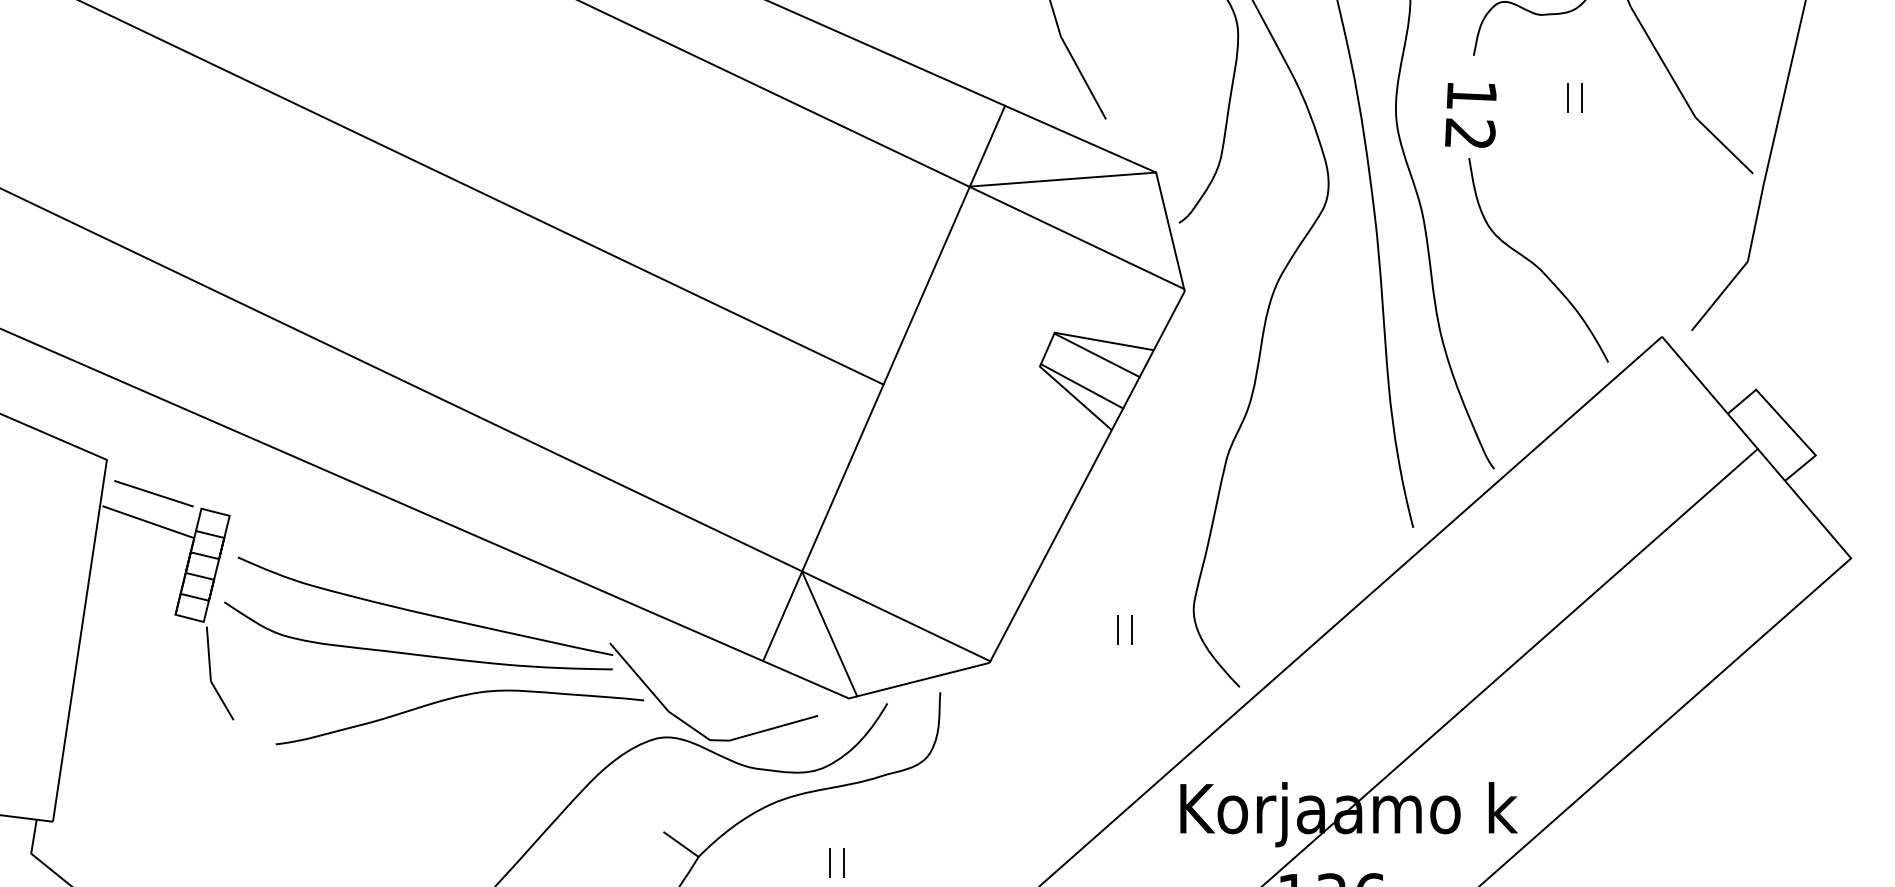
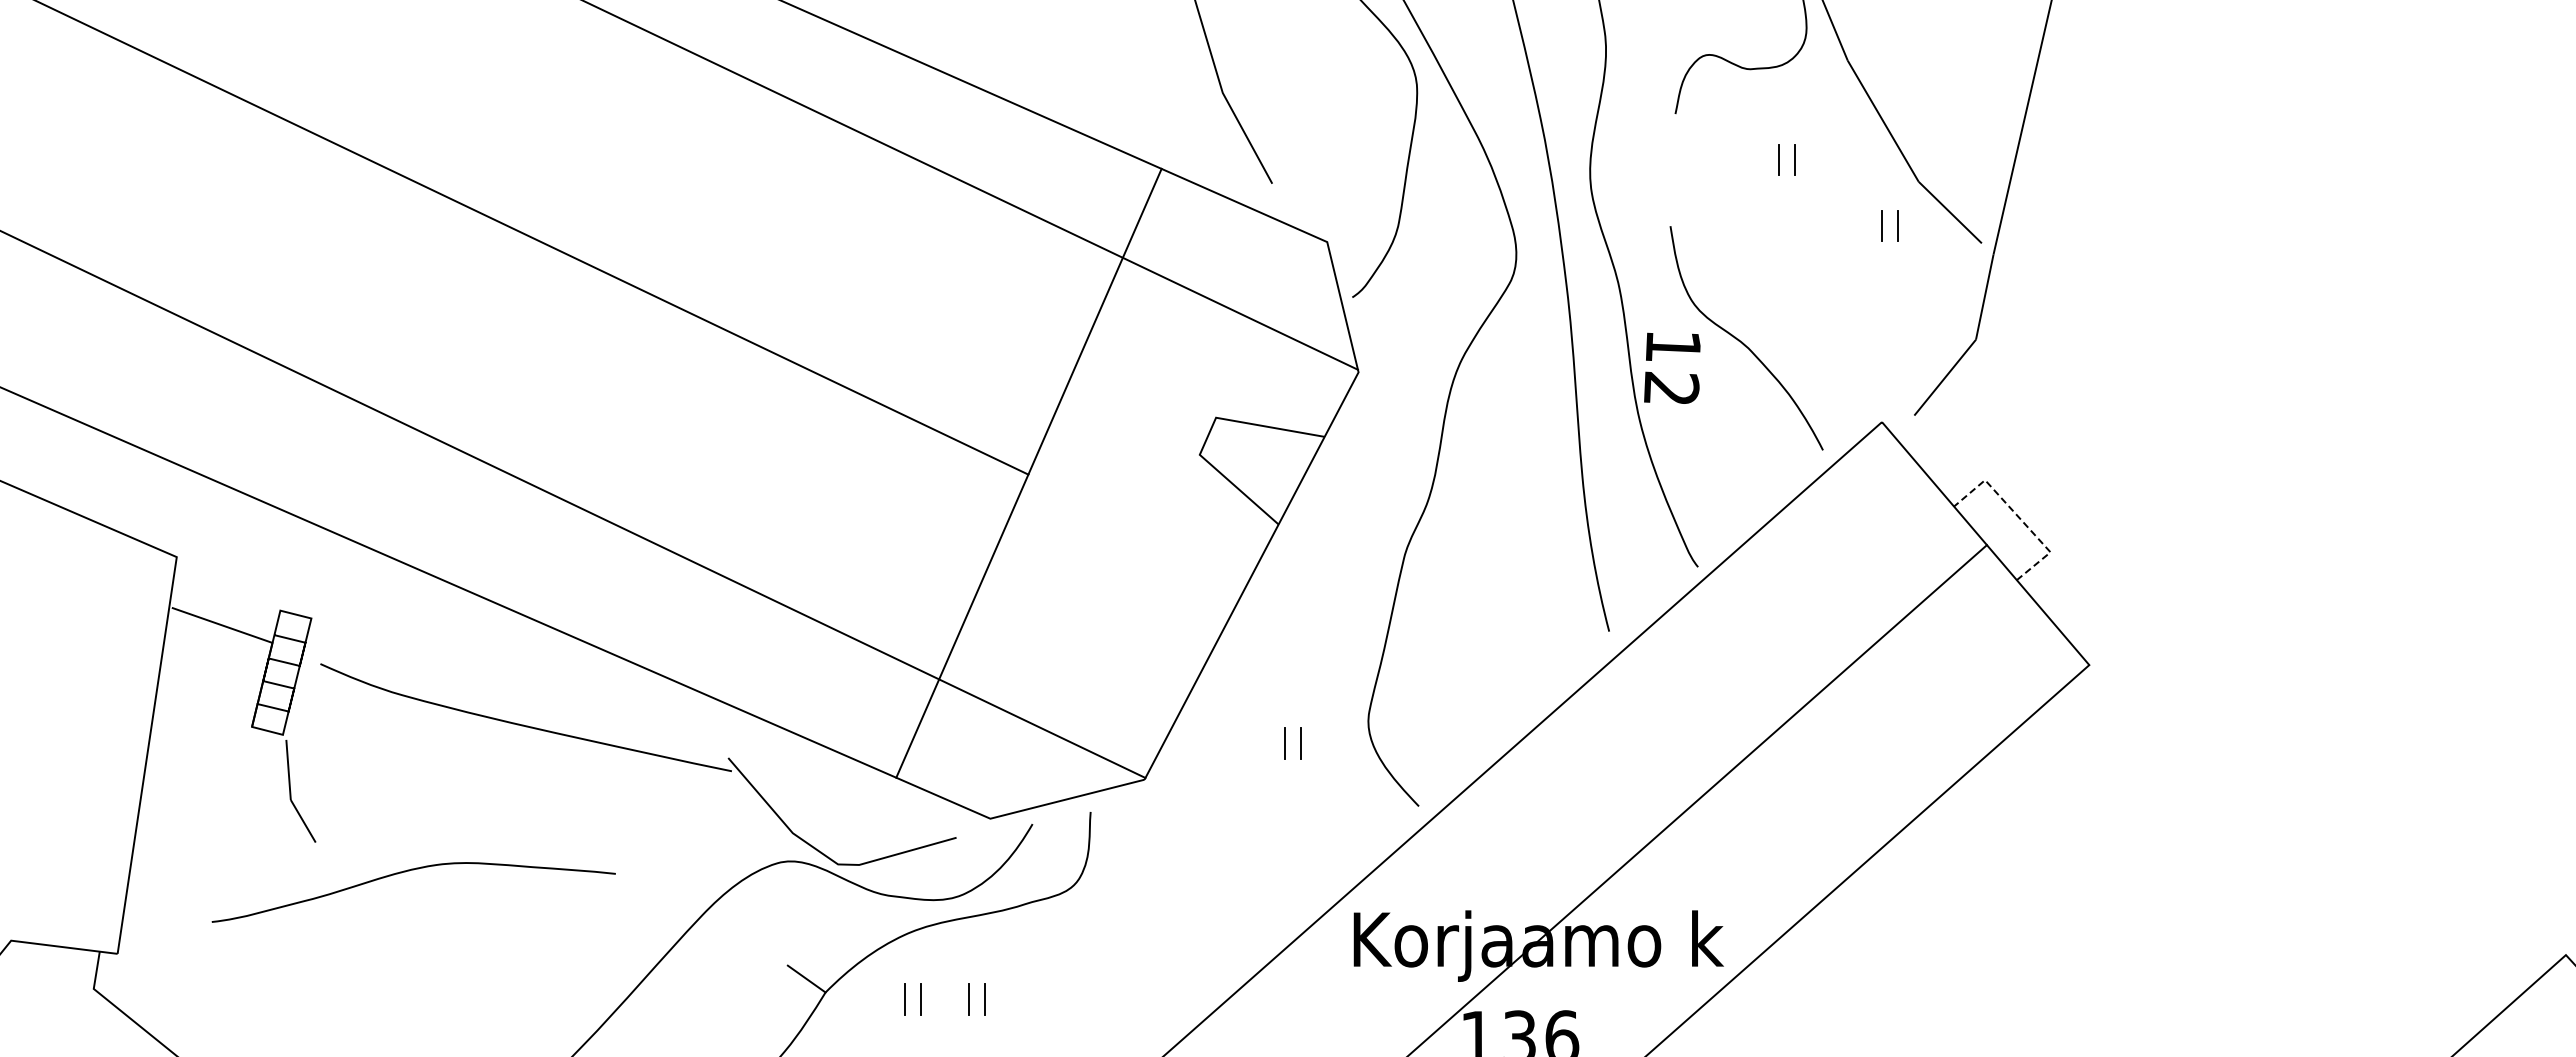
text: (1471, 114) -> (1672, 367), moved
part: (1662, 157) -> (1882, 225), added
line: (1063, 179) -> (1225, 249), removed
line: (1097, 355) -> (1262, 442), removed
line: (1081, 386) -> (1245, 476), removed
line: (1786, 422) -> (2018, 516), solid -> dashed
line: (153, 493) -> (227, 594), removed
line: (829, 633) -> (969, 747), removed
curve: (415, 653) -> (515, 769), removed
curve: (455, 698) -> (409, 871), moved
part: (771, 863) -> (905, 999), added

